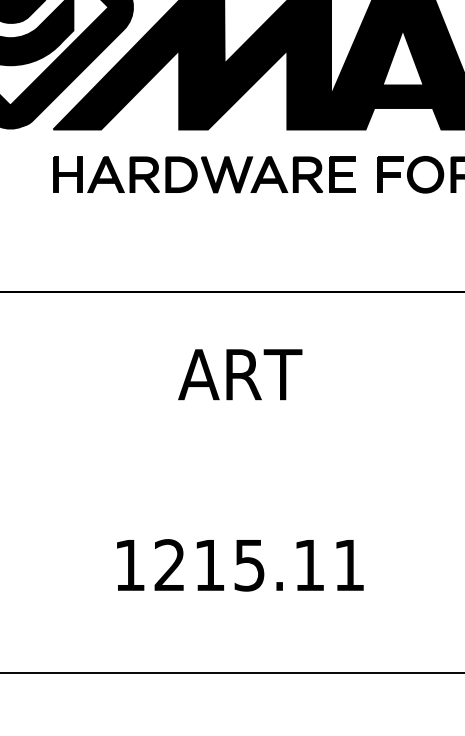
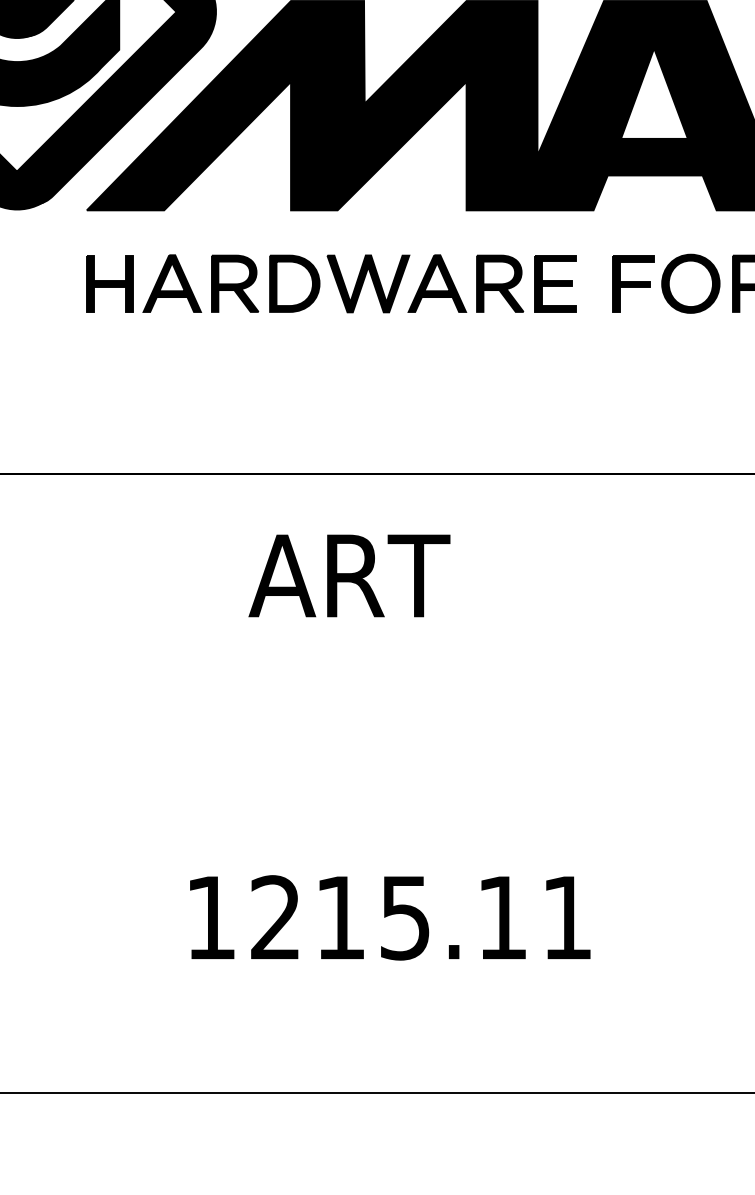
text: (240, 374) -> (349, 575), moved

